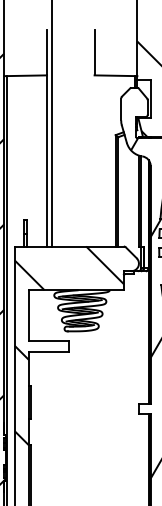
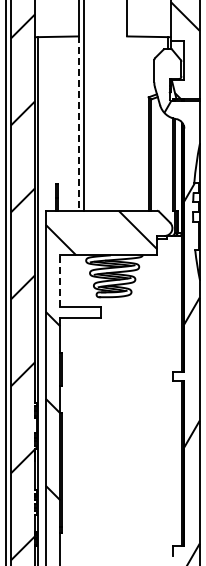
line: (46, 161) -> (78, 124), solid -> dashed
line: (29, 315) -> (60, 281), solid -> dashed

